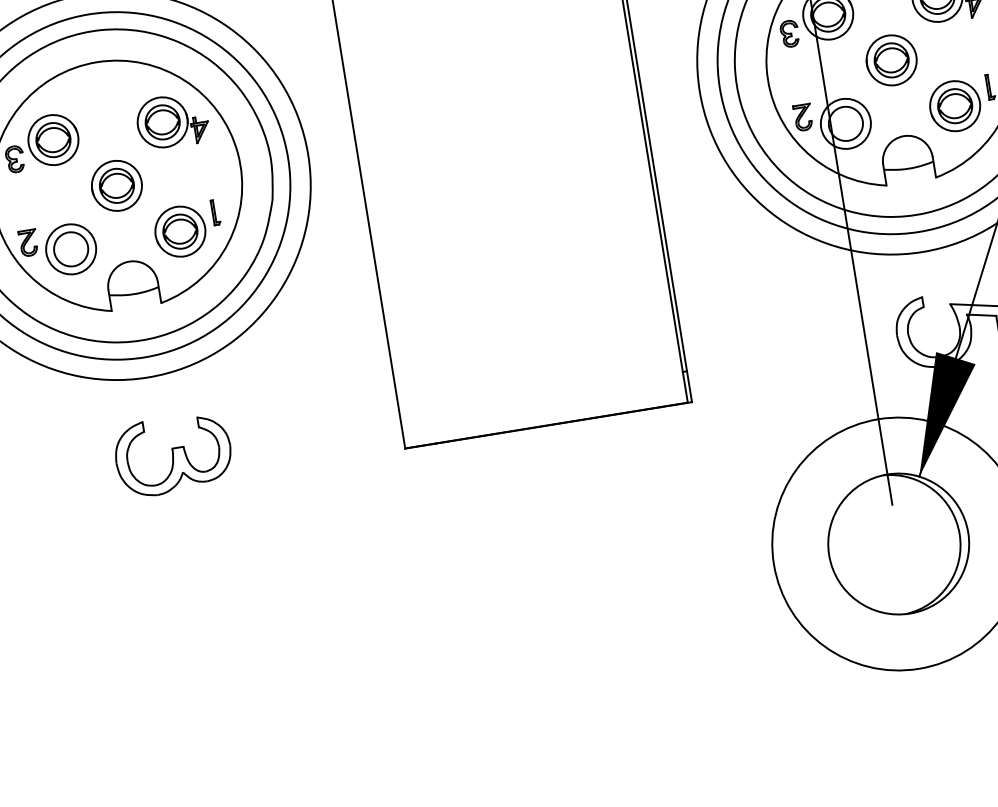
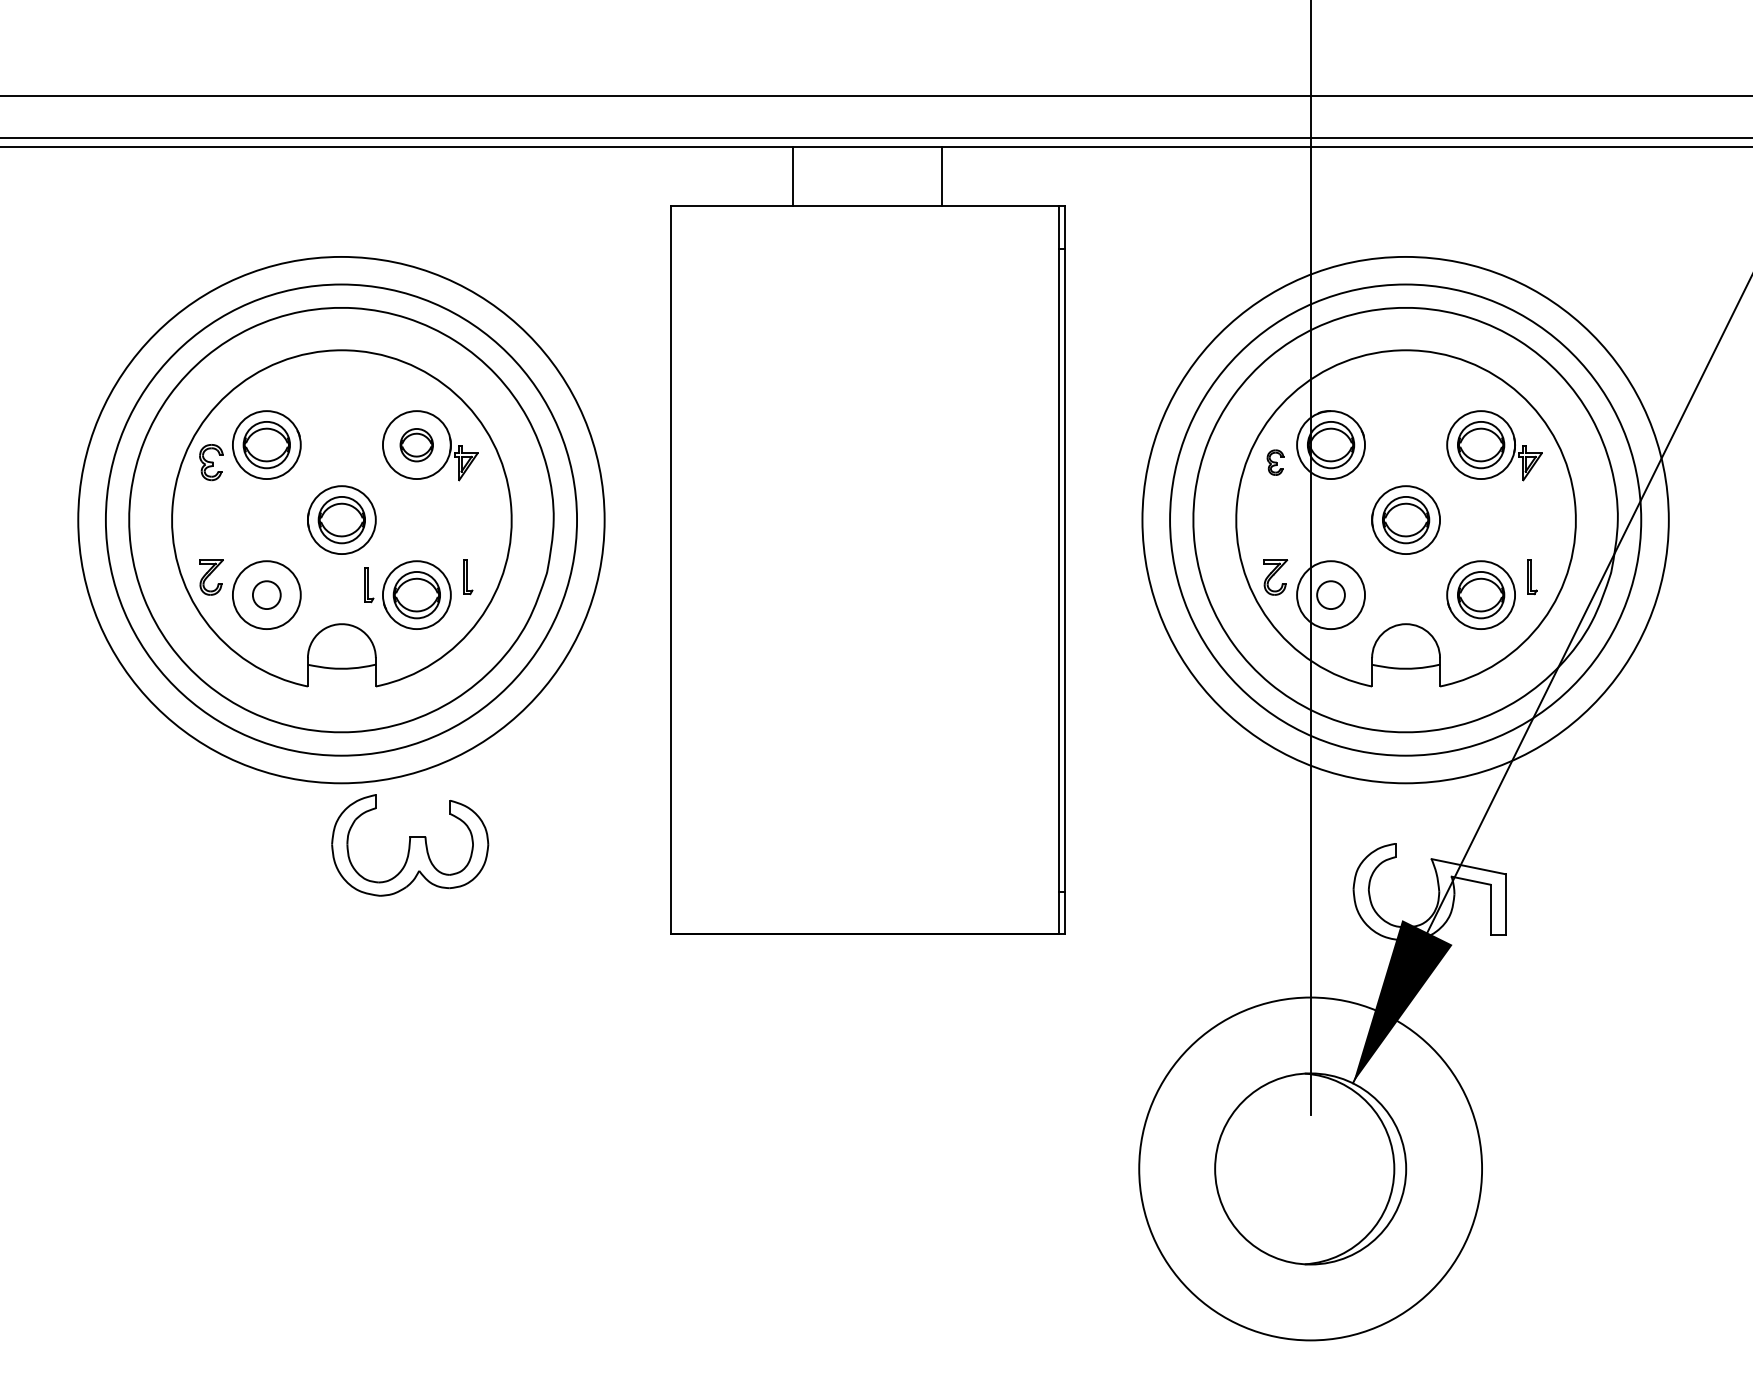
part: (789, 33) -> (1275, 462), size x0.7
part: (162, 122) -> (416, 445), size x0.7
circle: (845, 123) -> (1330, 594), size x0.6
part: (144, 230) -> (369, 585), added
circle: (70, 248) -> (266, 594), size x0.6
part: (173, 454) -> (410, 845), moved

